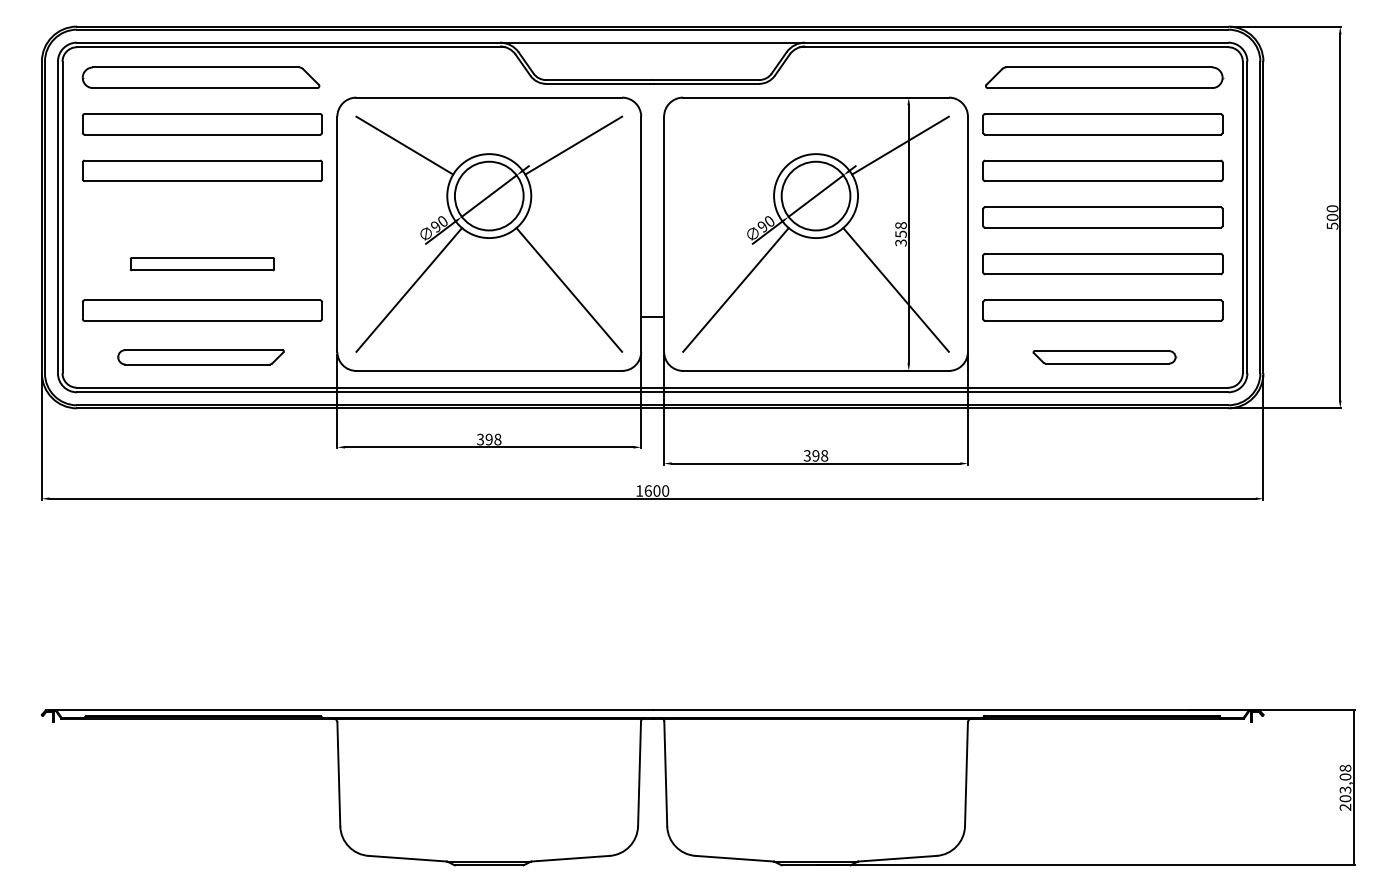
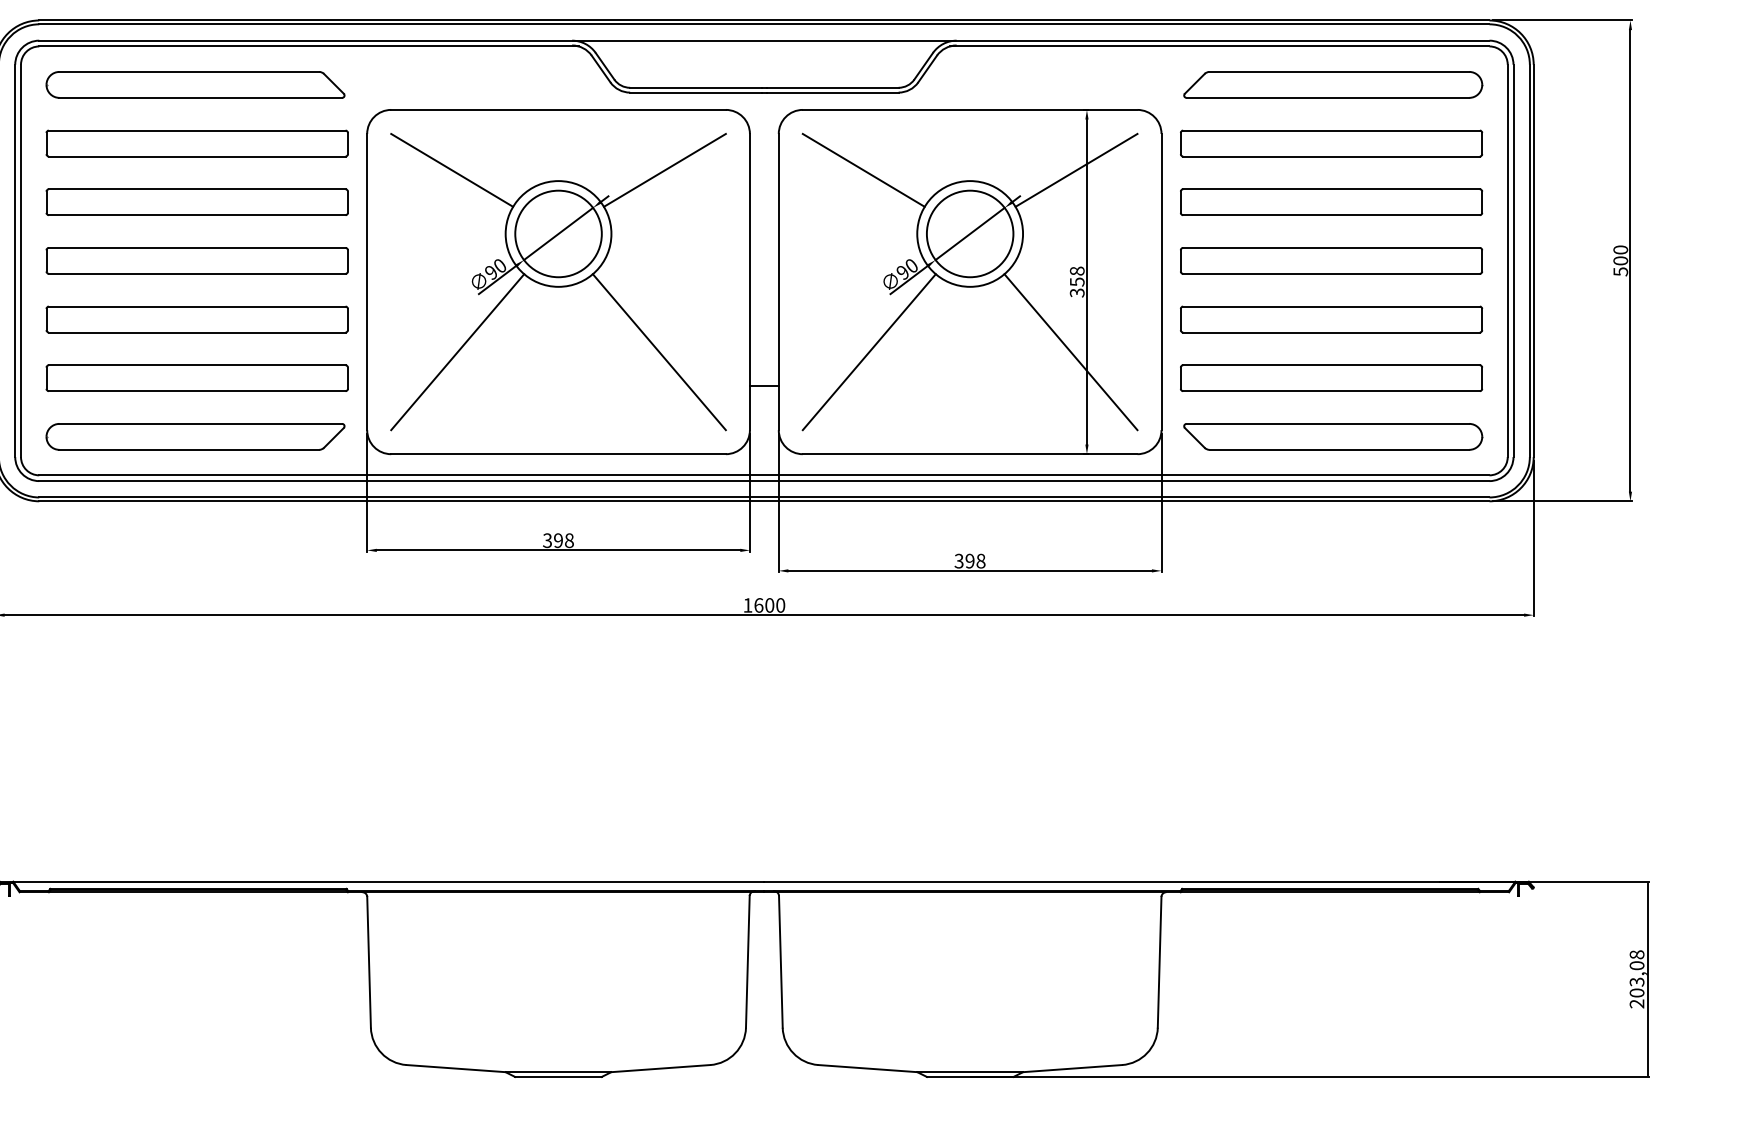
line: (731, 145) -> (863, 170), added
part: (201, 217) -> (196, 260), added
part: (202, 264) -> (197, 320), size x1.67
part: (200, 357) -> (194, 437), size x1.43
part: (1104, 357) -> (1333, 437), size x1.67

